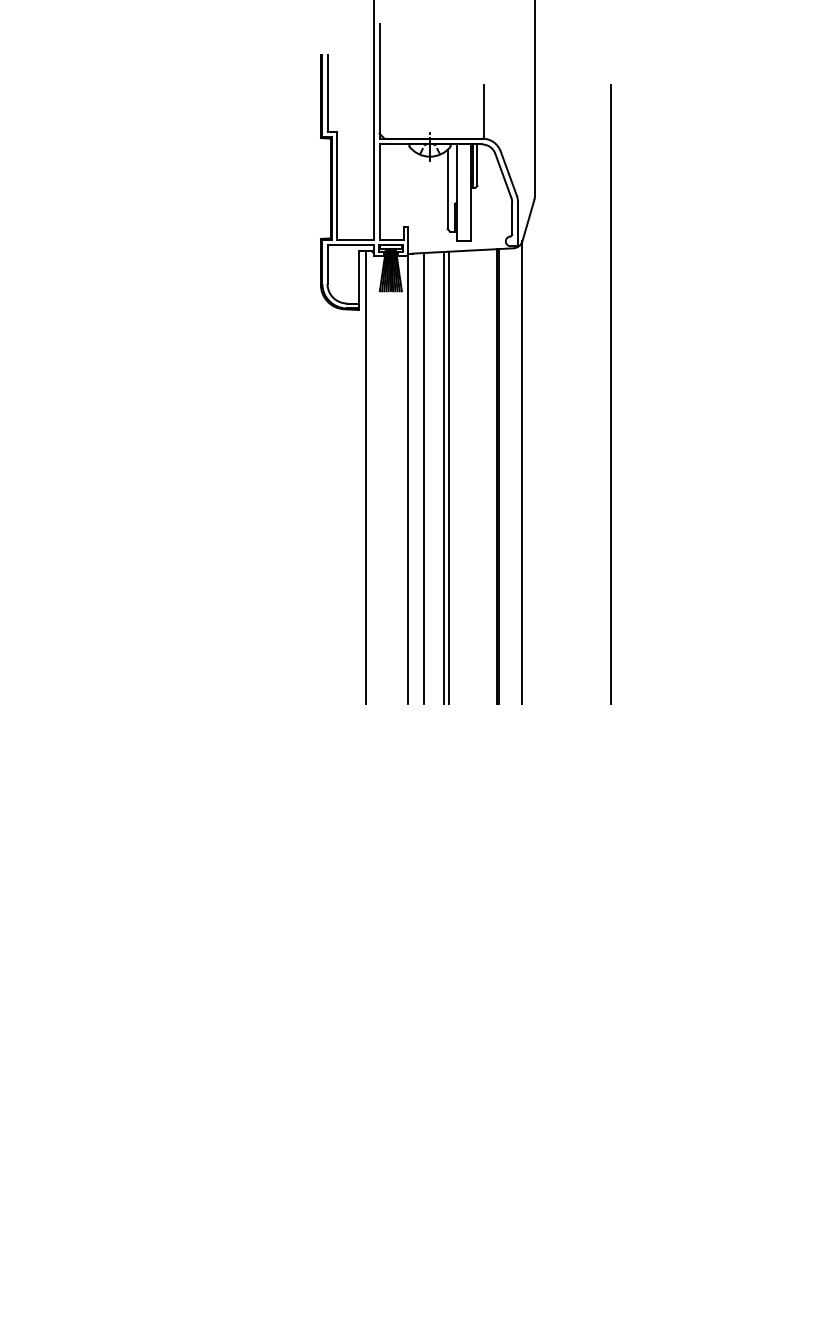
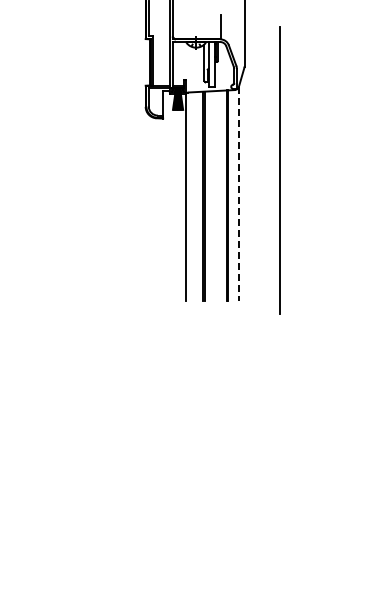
line: (610, 394) -> (279, 170), moved
line: (521, 474) -> (238, 194), solid -> dashed
line: (365, 476) -> (166, 195), removed
line: (424, 478) -> (193, 196), removed

